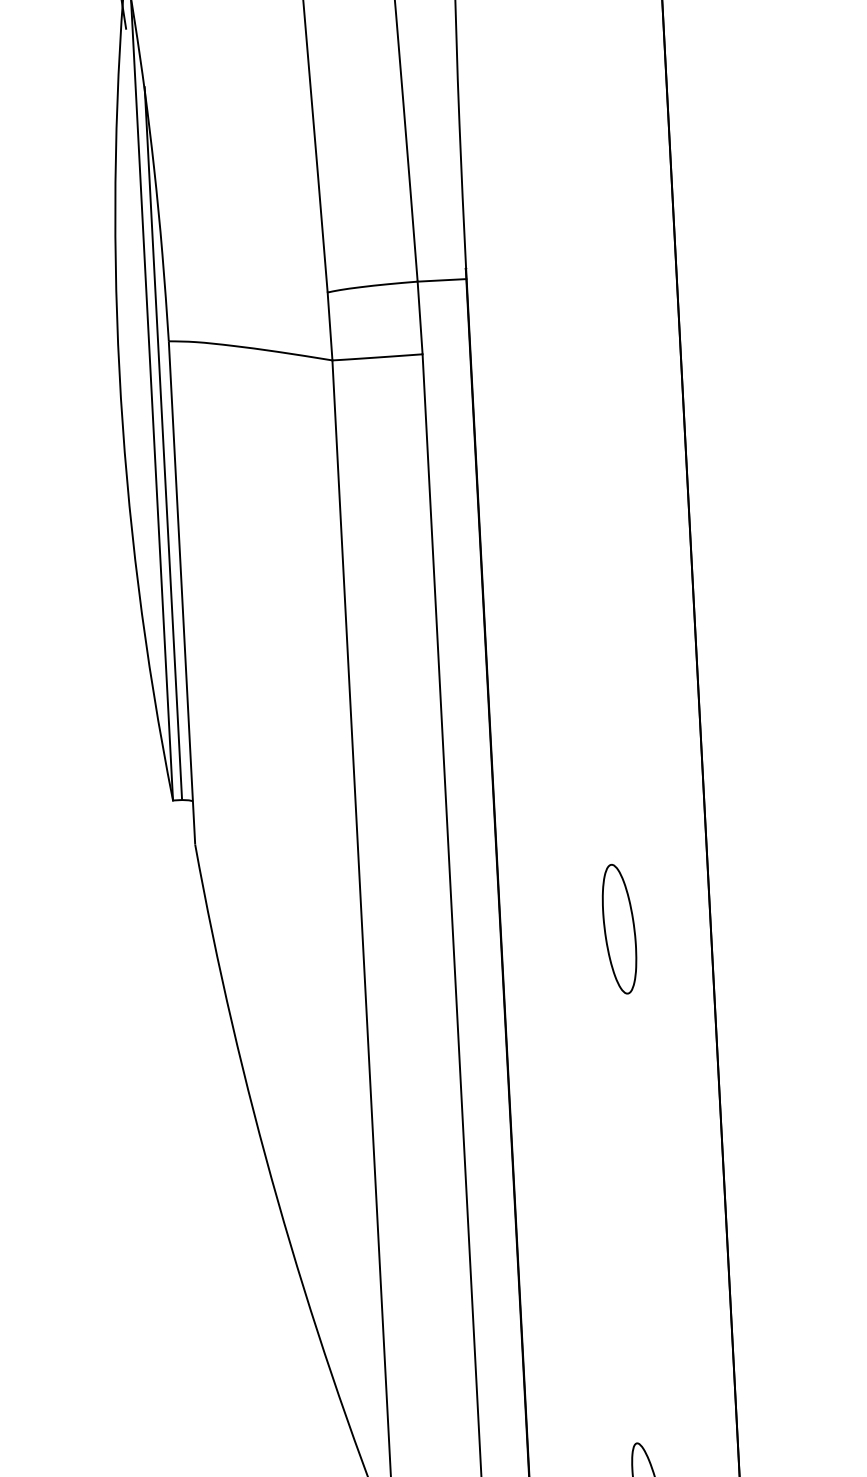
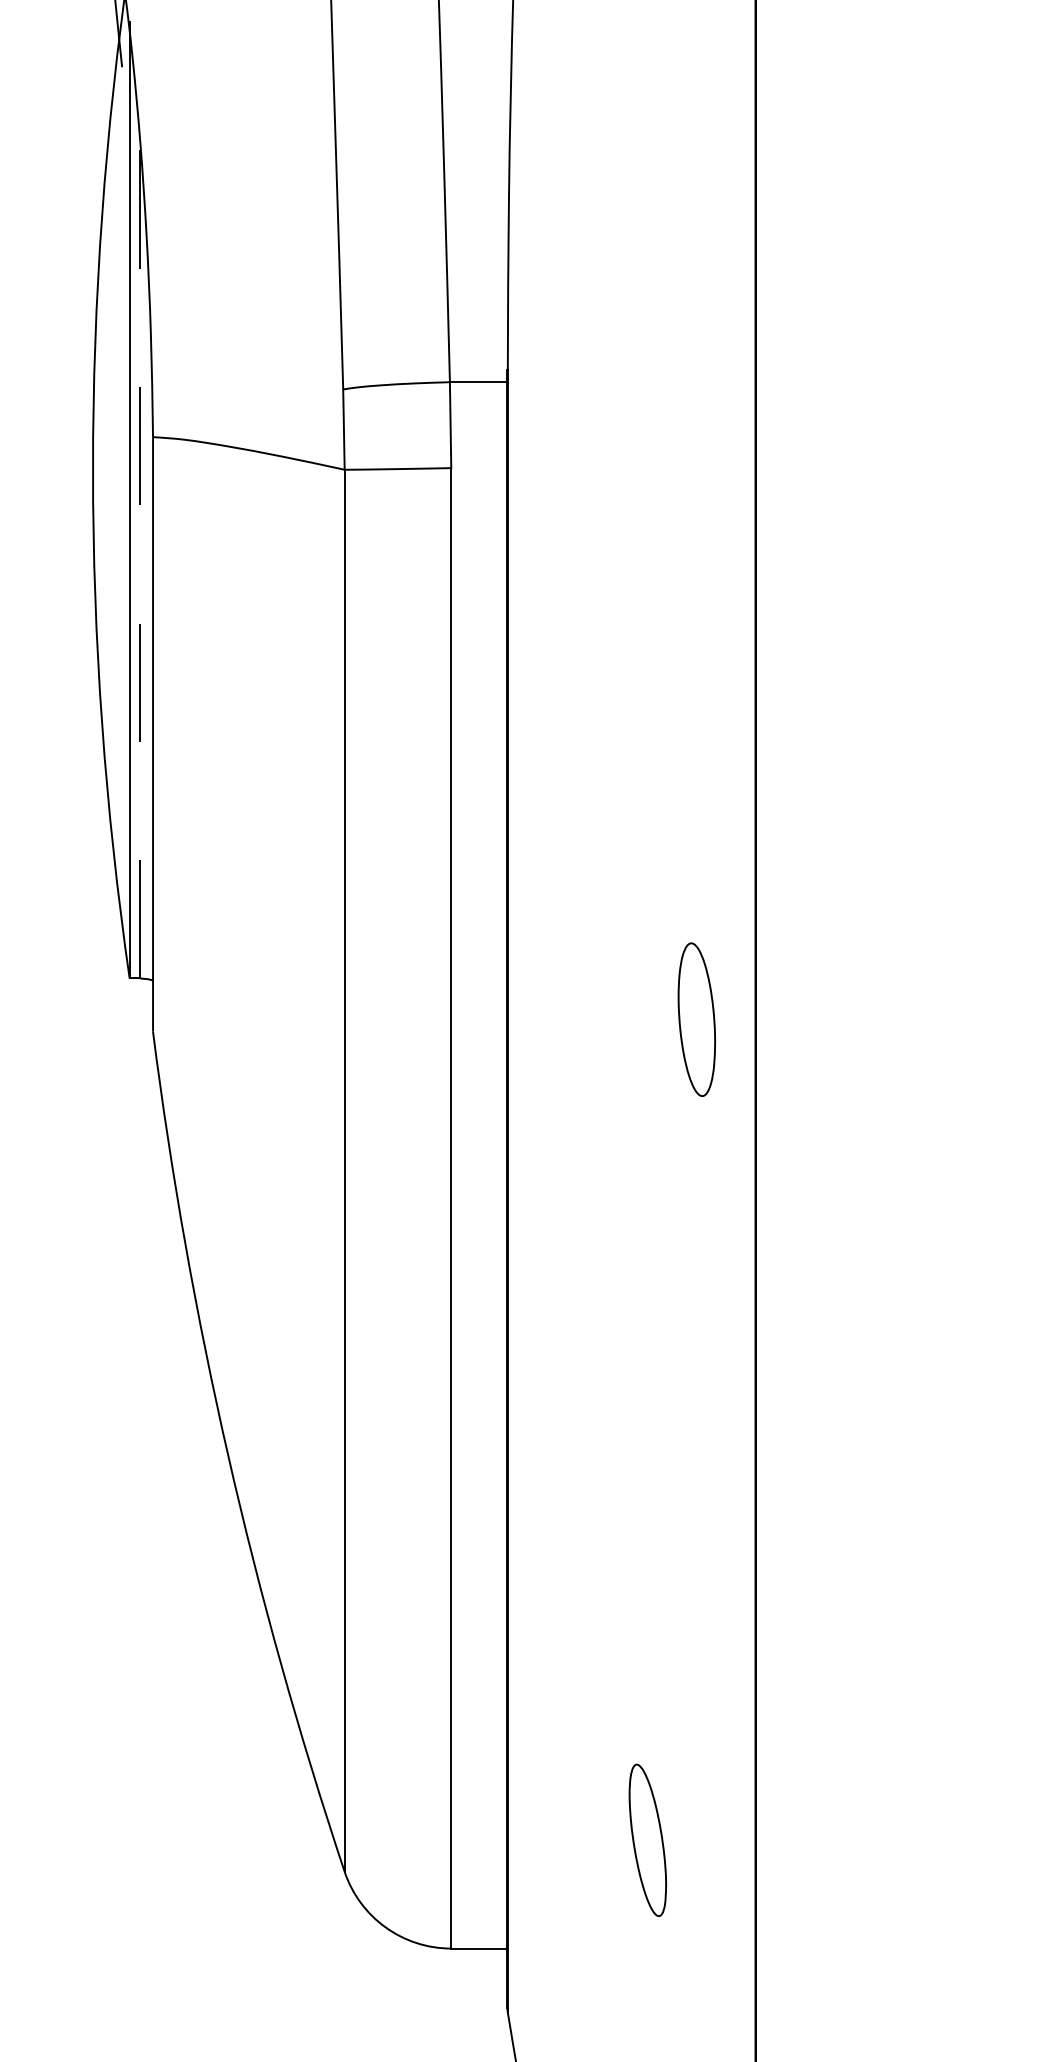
line: (163, 442) -> (140, 556), solid -> dashed
part: (619, 929) -> (696, 1019), moved

